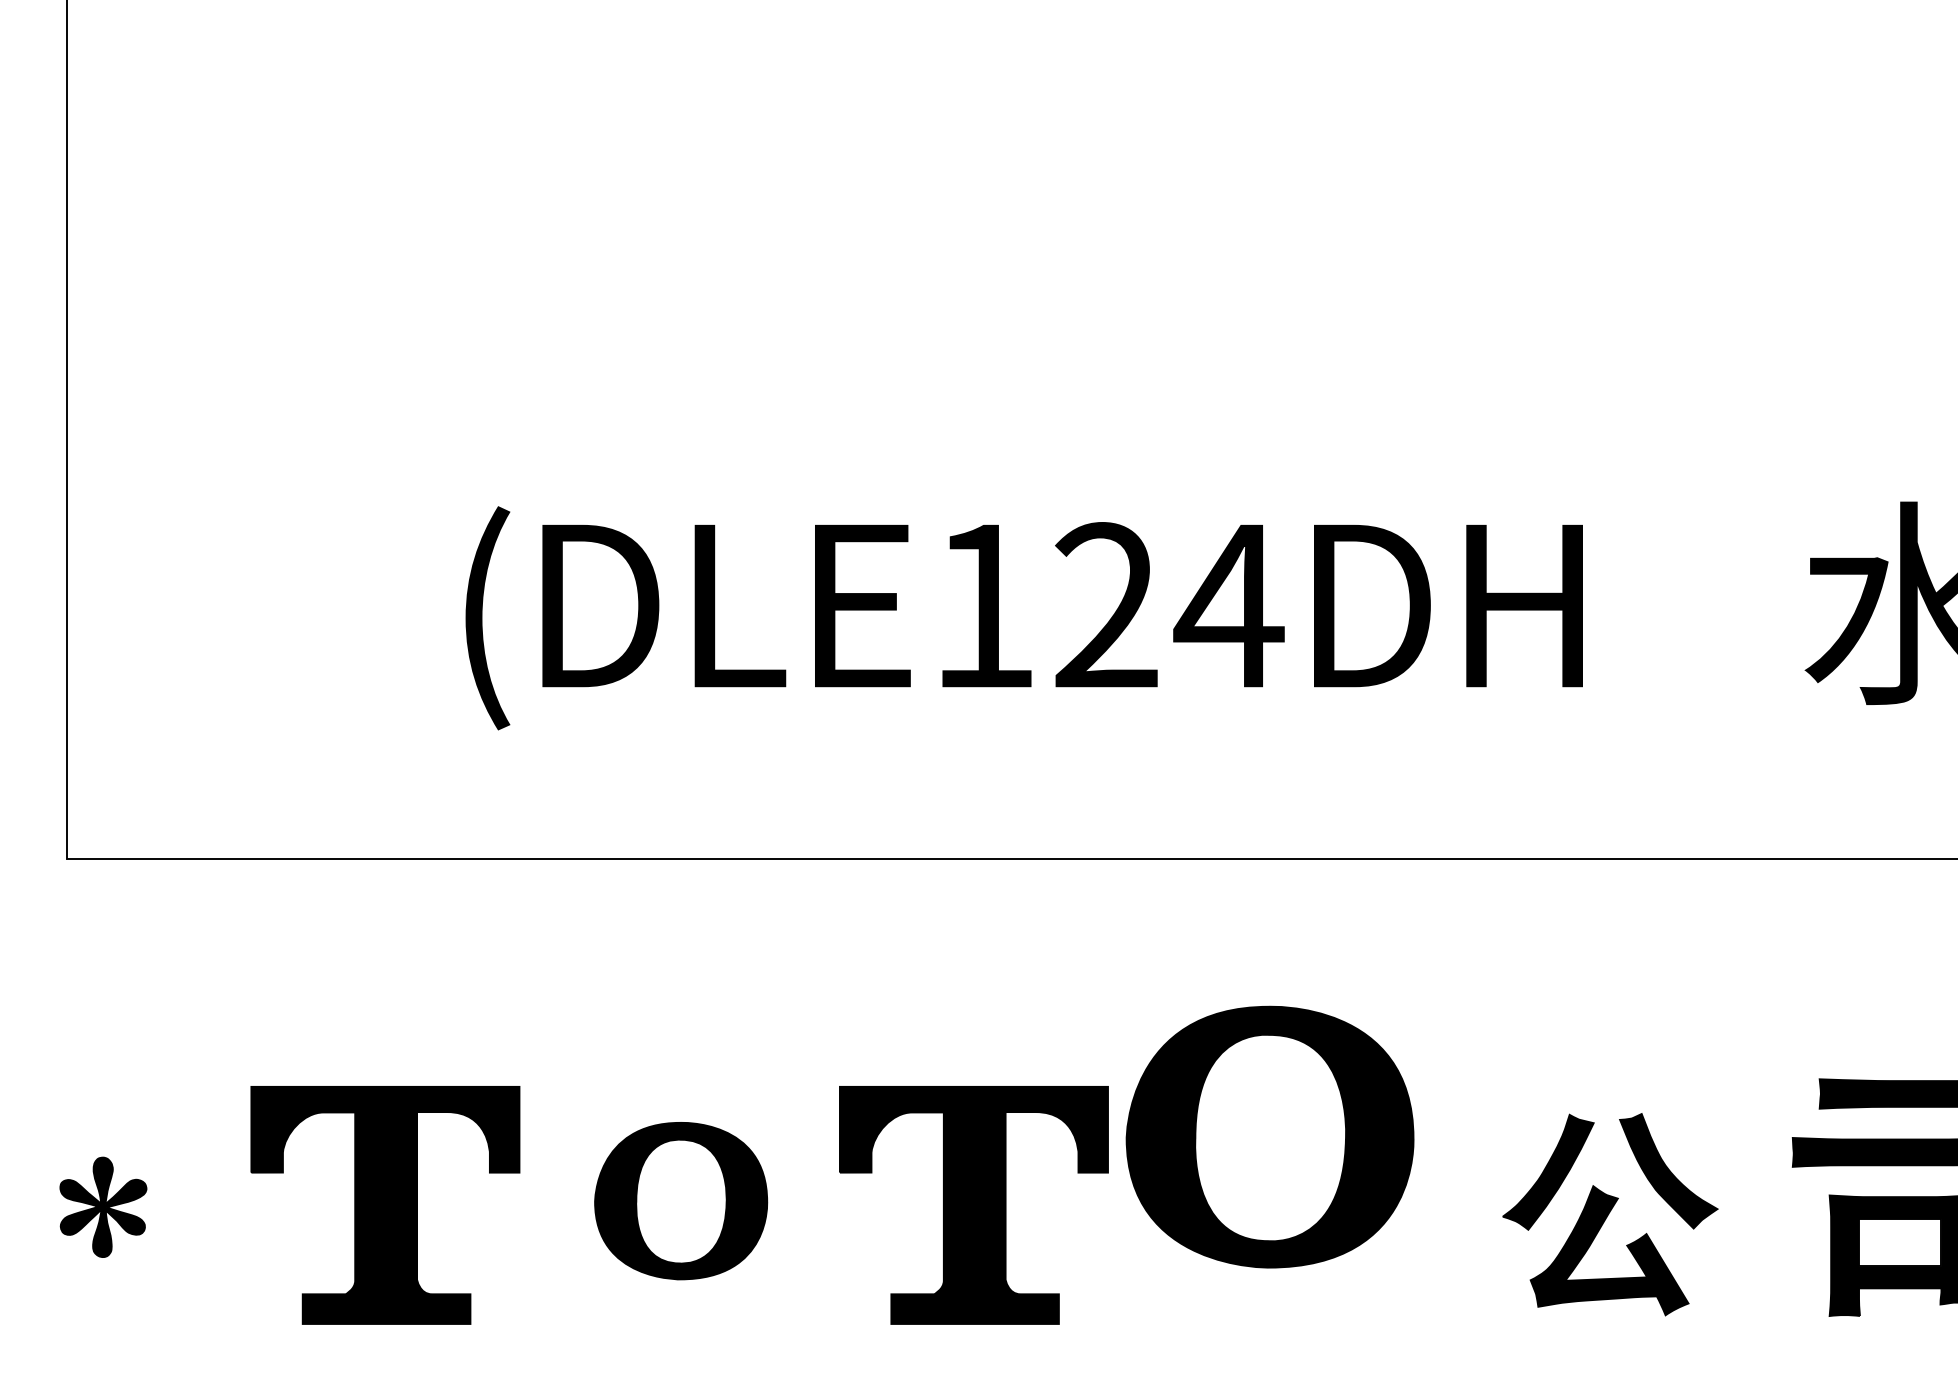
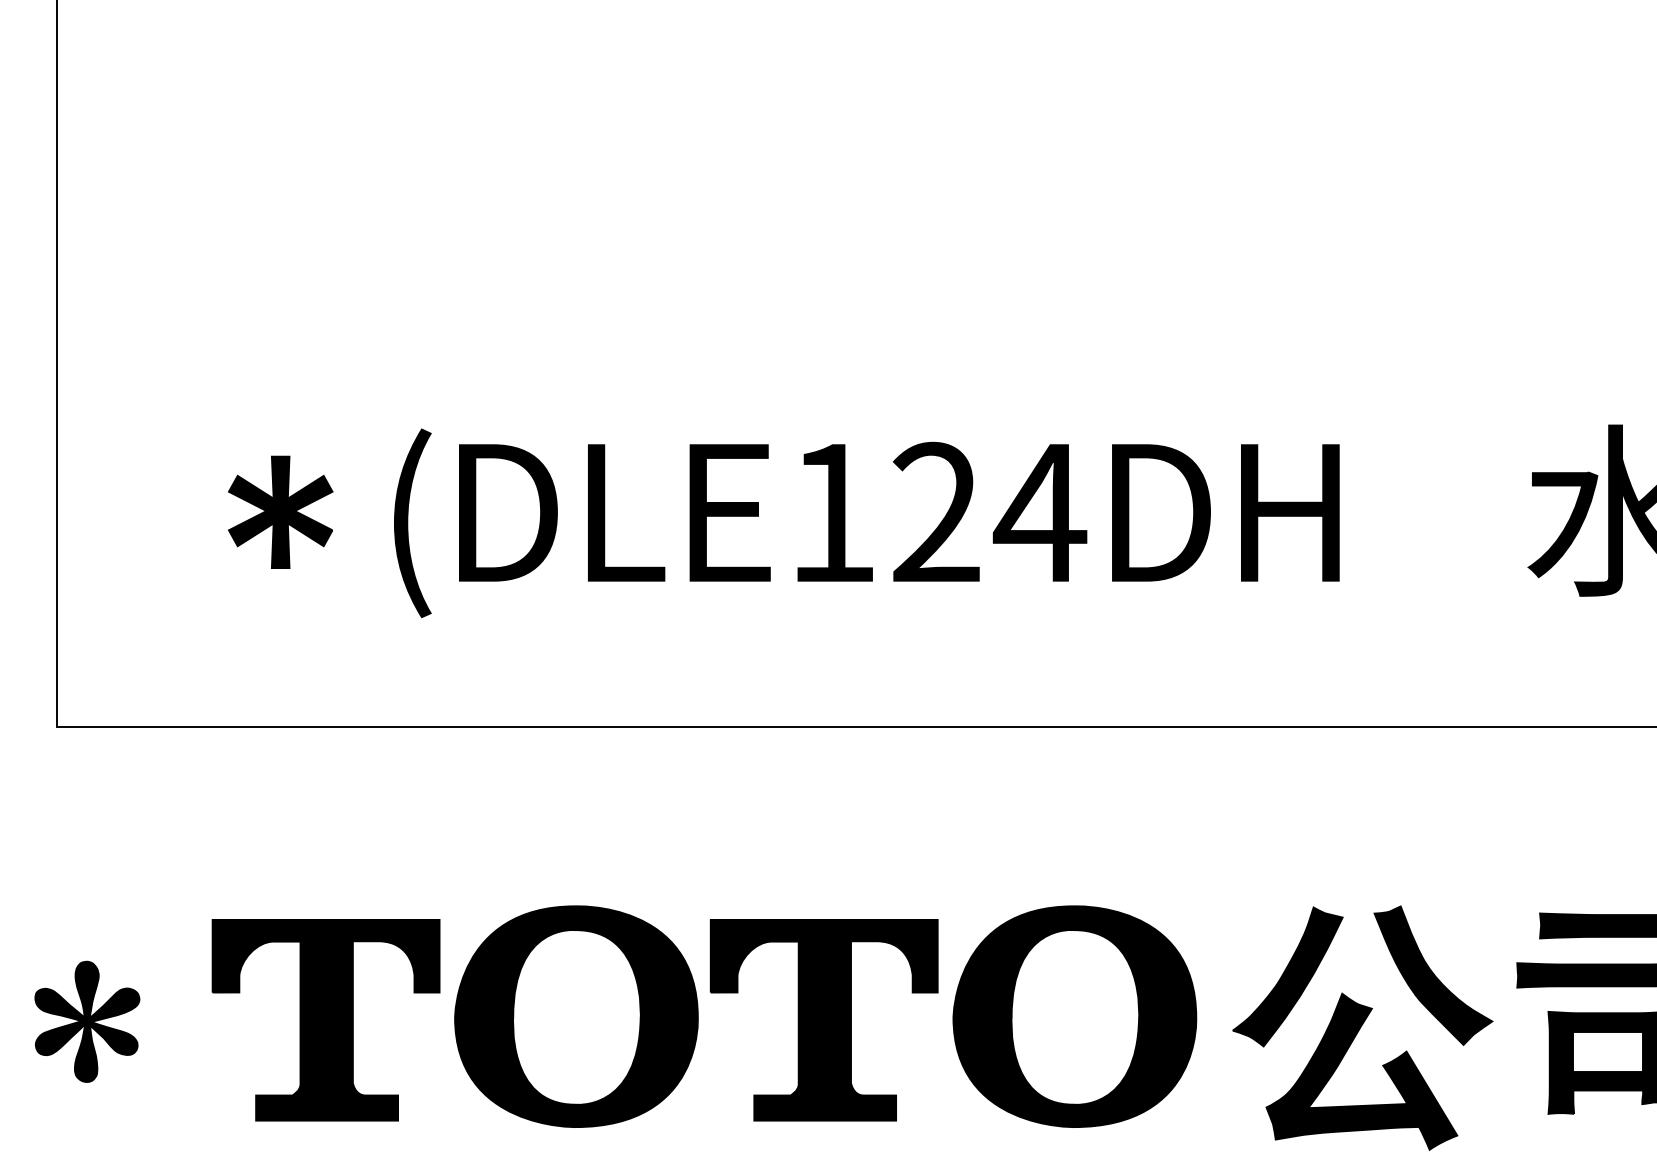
part: (331, 604) -> (280, 511), added
part: (1269, 1136) -> (1074, 1016), moved
part: (680, 1200) -> (575, 1016), size x1.67
part: (103, 1207) -> (87, 1022), size x1.43
part: (1610, 1214) -> (1363, 1027), size x1.43

